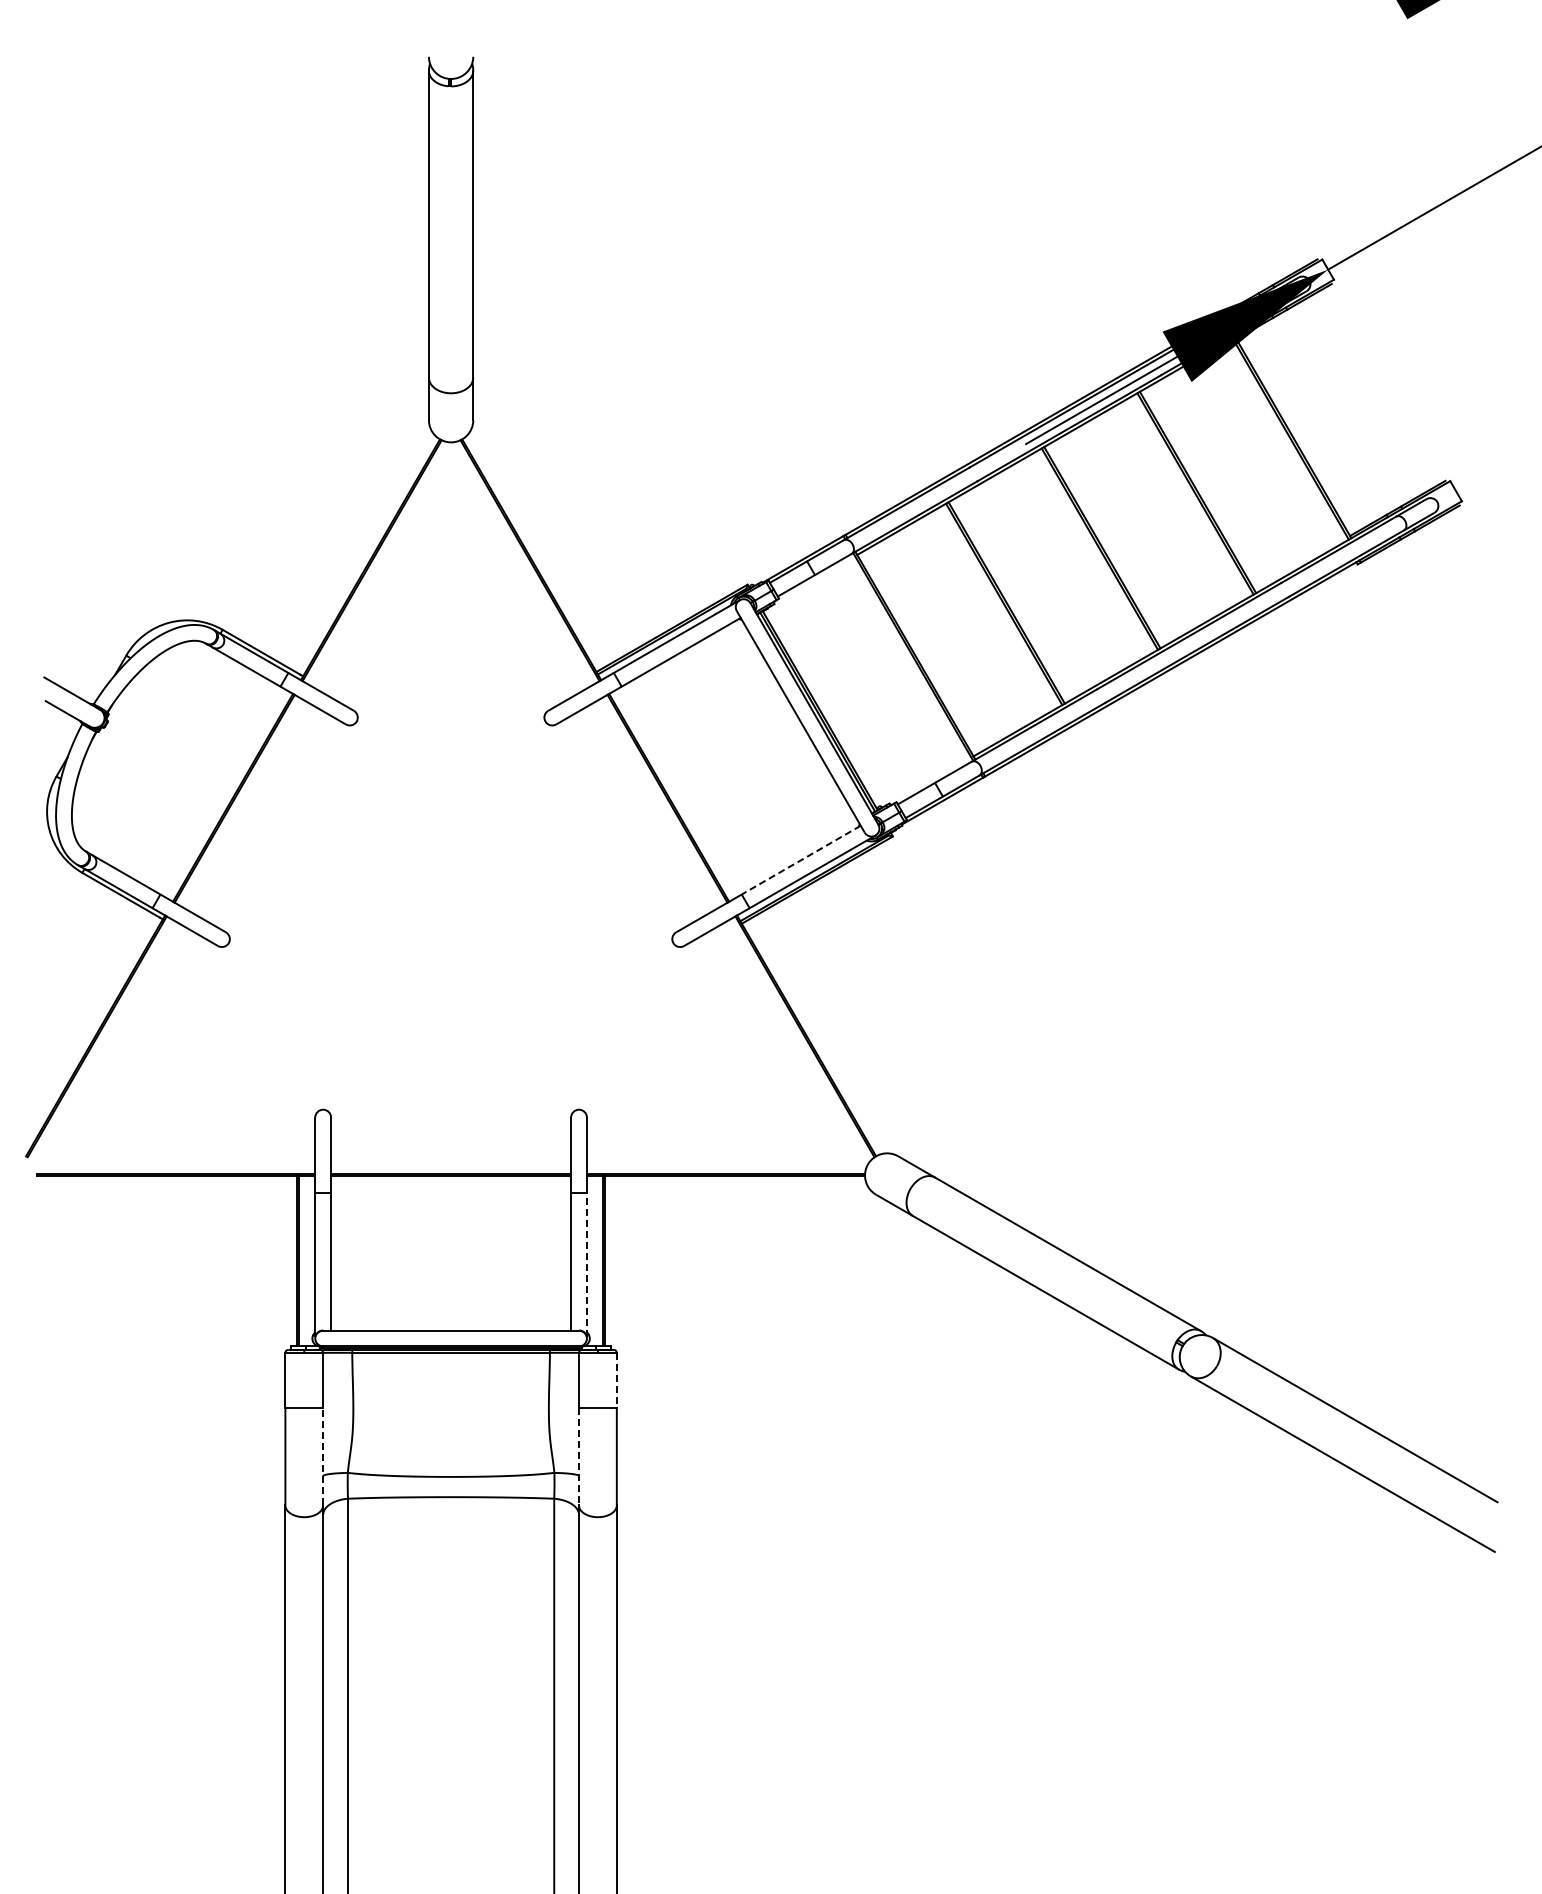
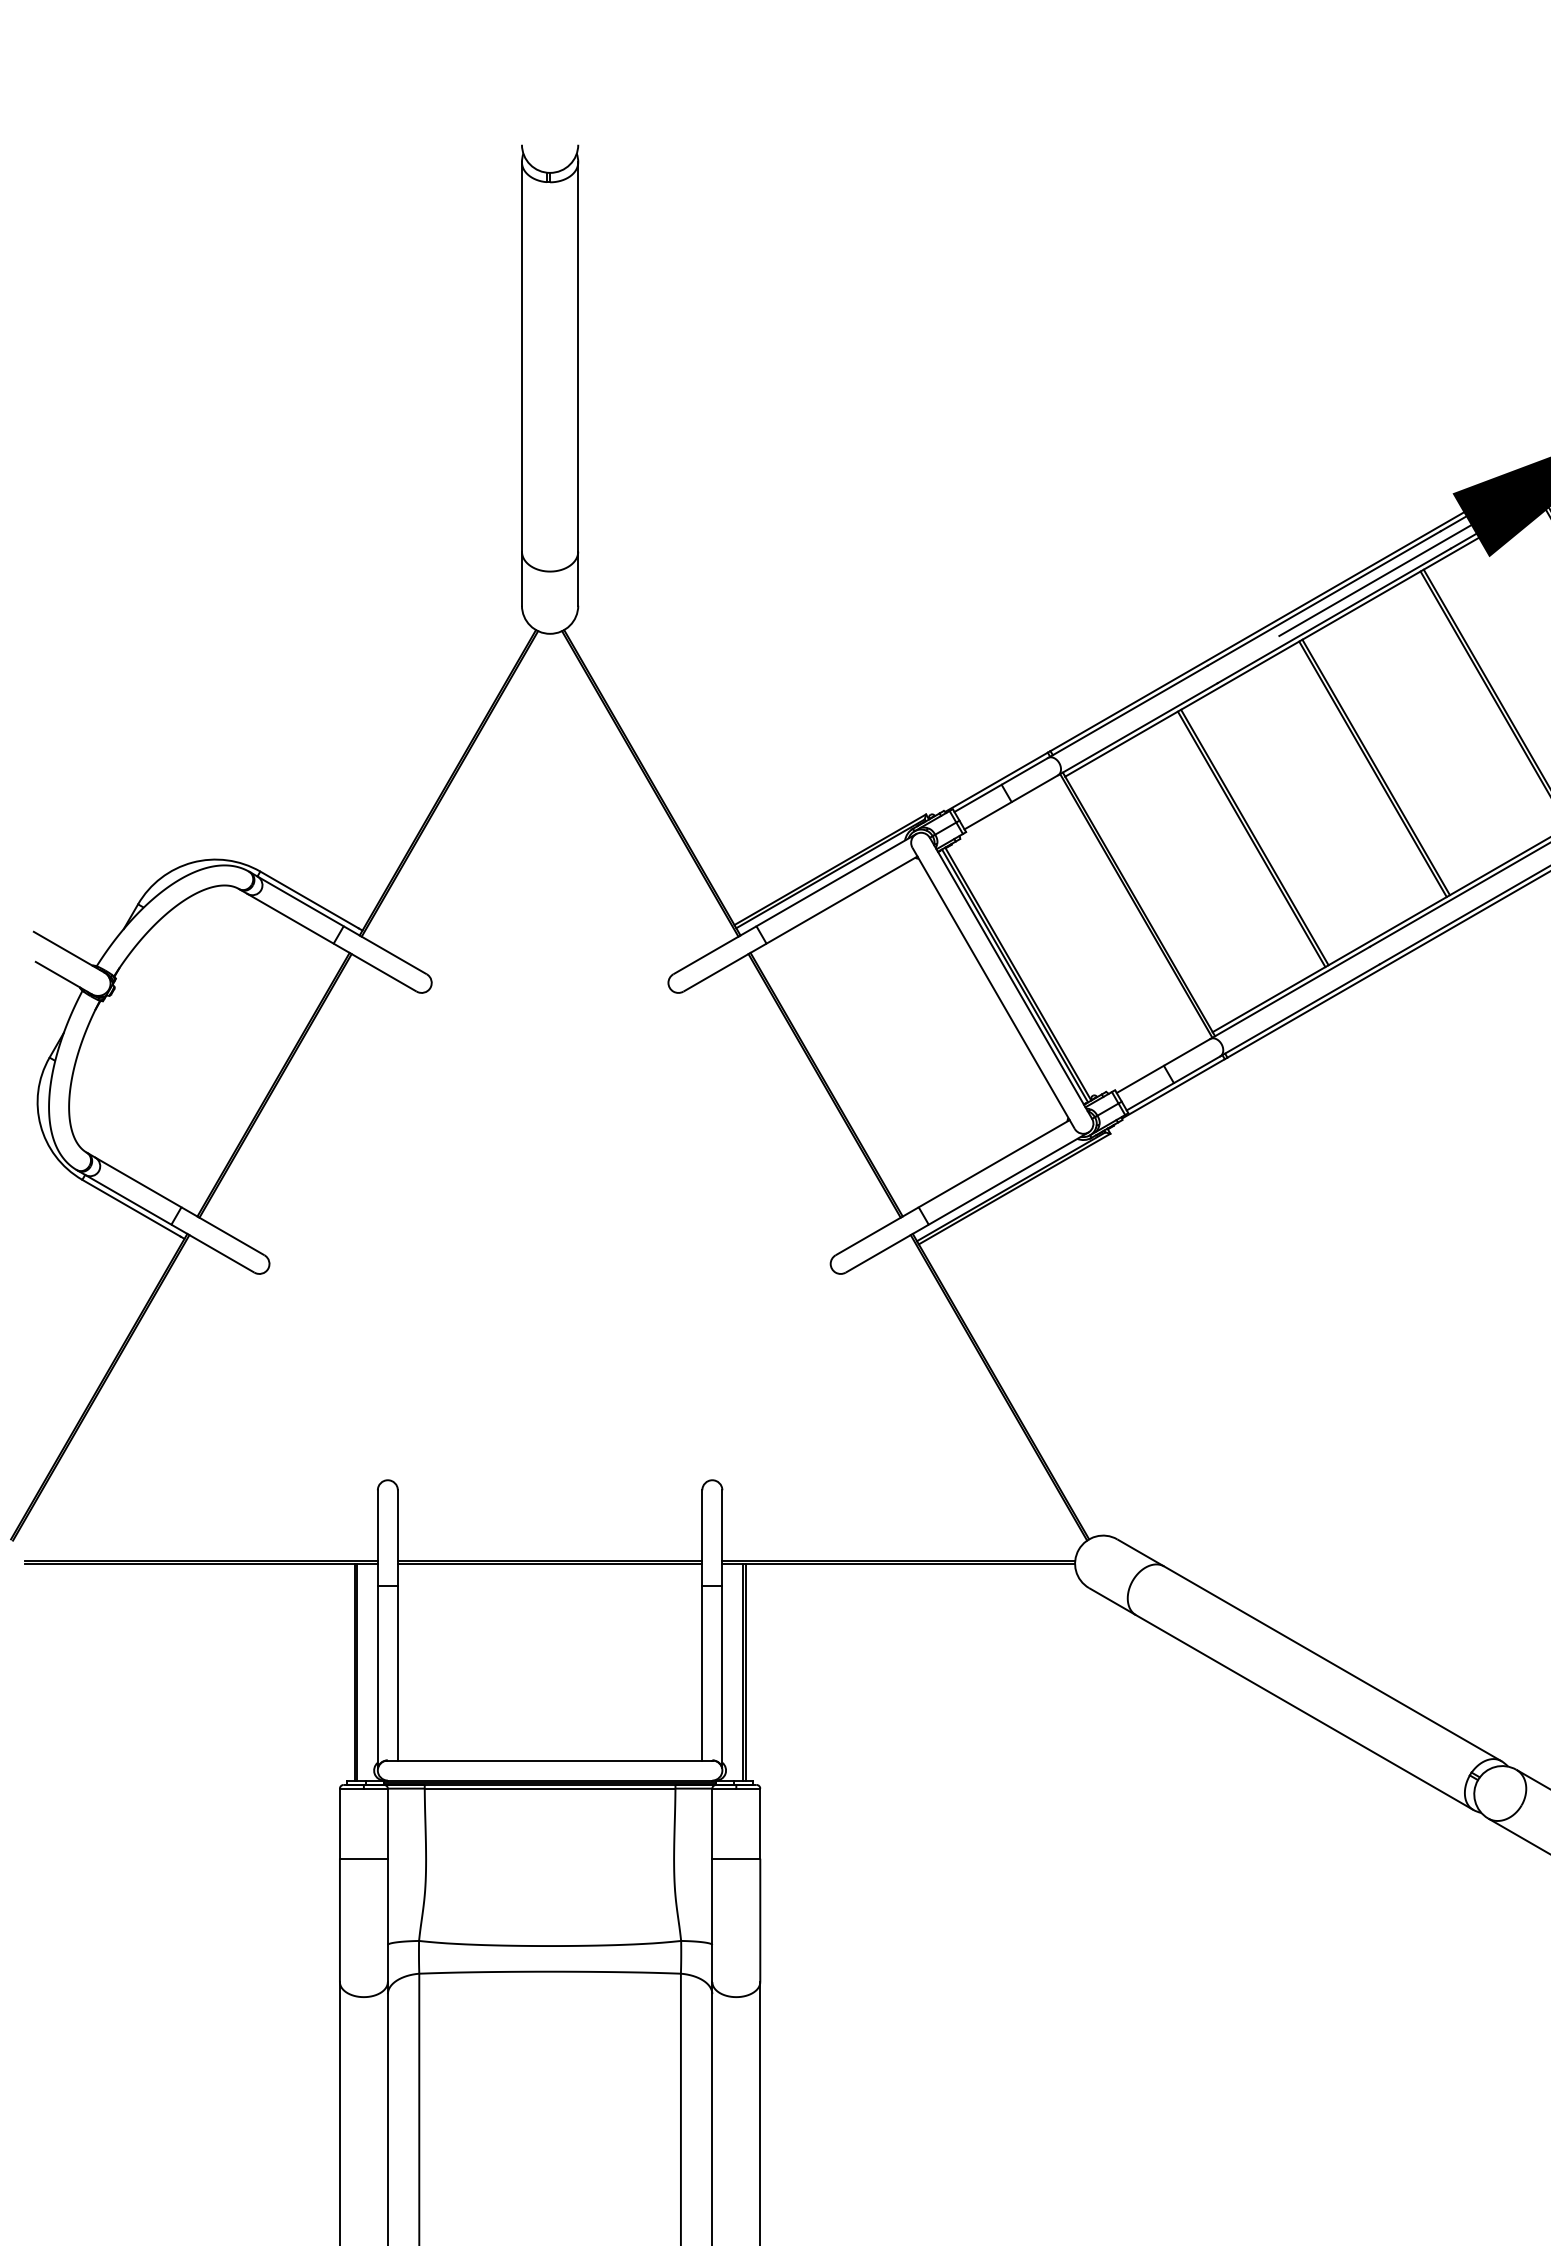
line: (801, 860) -> (994, 1164), dashed -> solid
line: (586, 1264) -> (721, 1676), dashed -> solid
line: (616, 1380) -> (759, 1823), dashed -> solid
line: (323, 1456) -> (388, 1920), dashed -> solid
line: (579, 1456) -> (712, 1920), dashed -> solid

